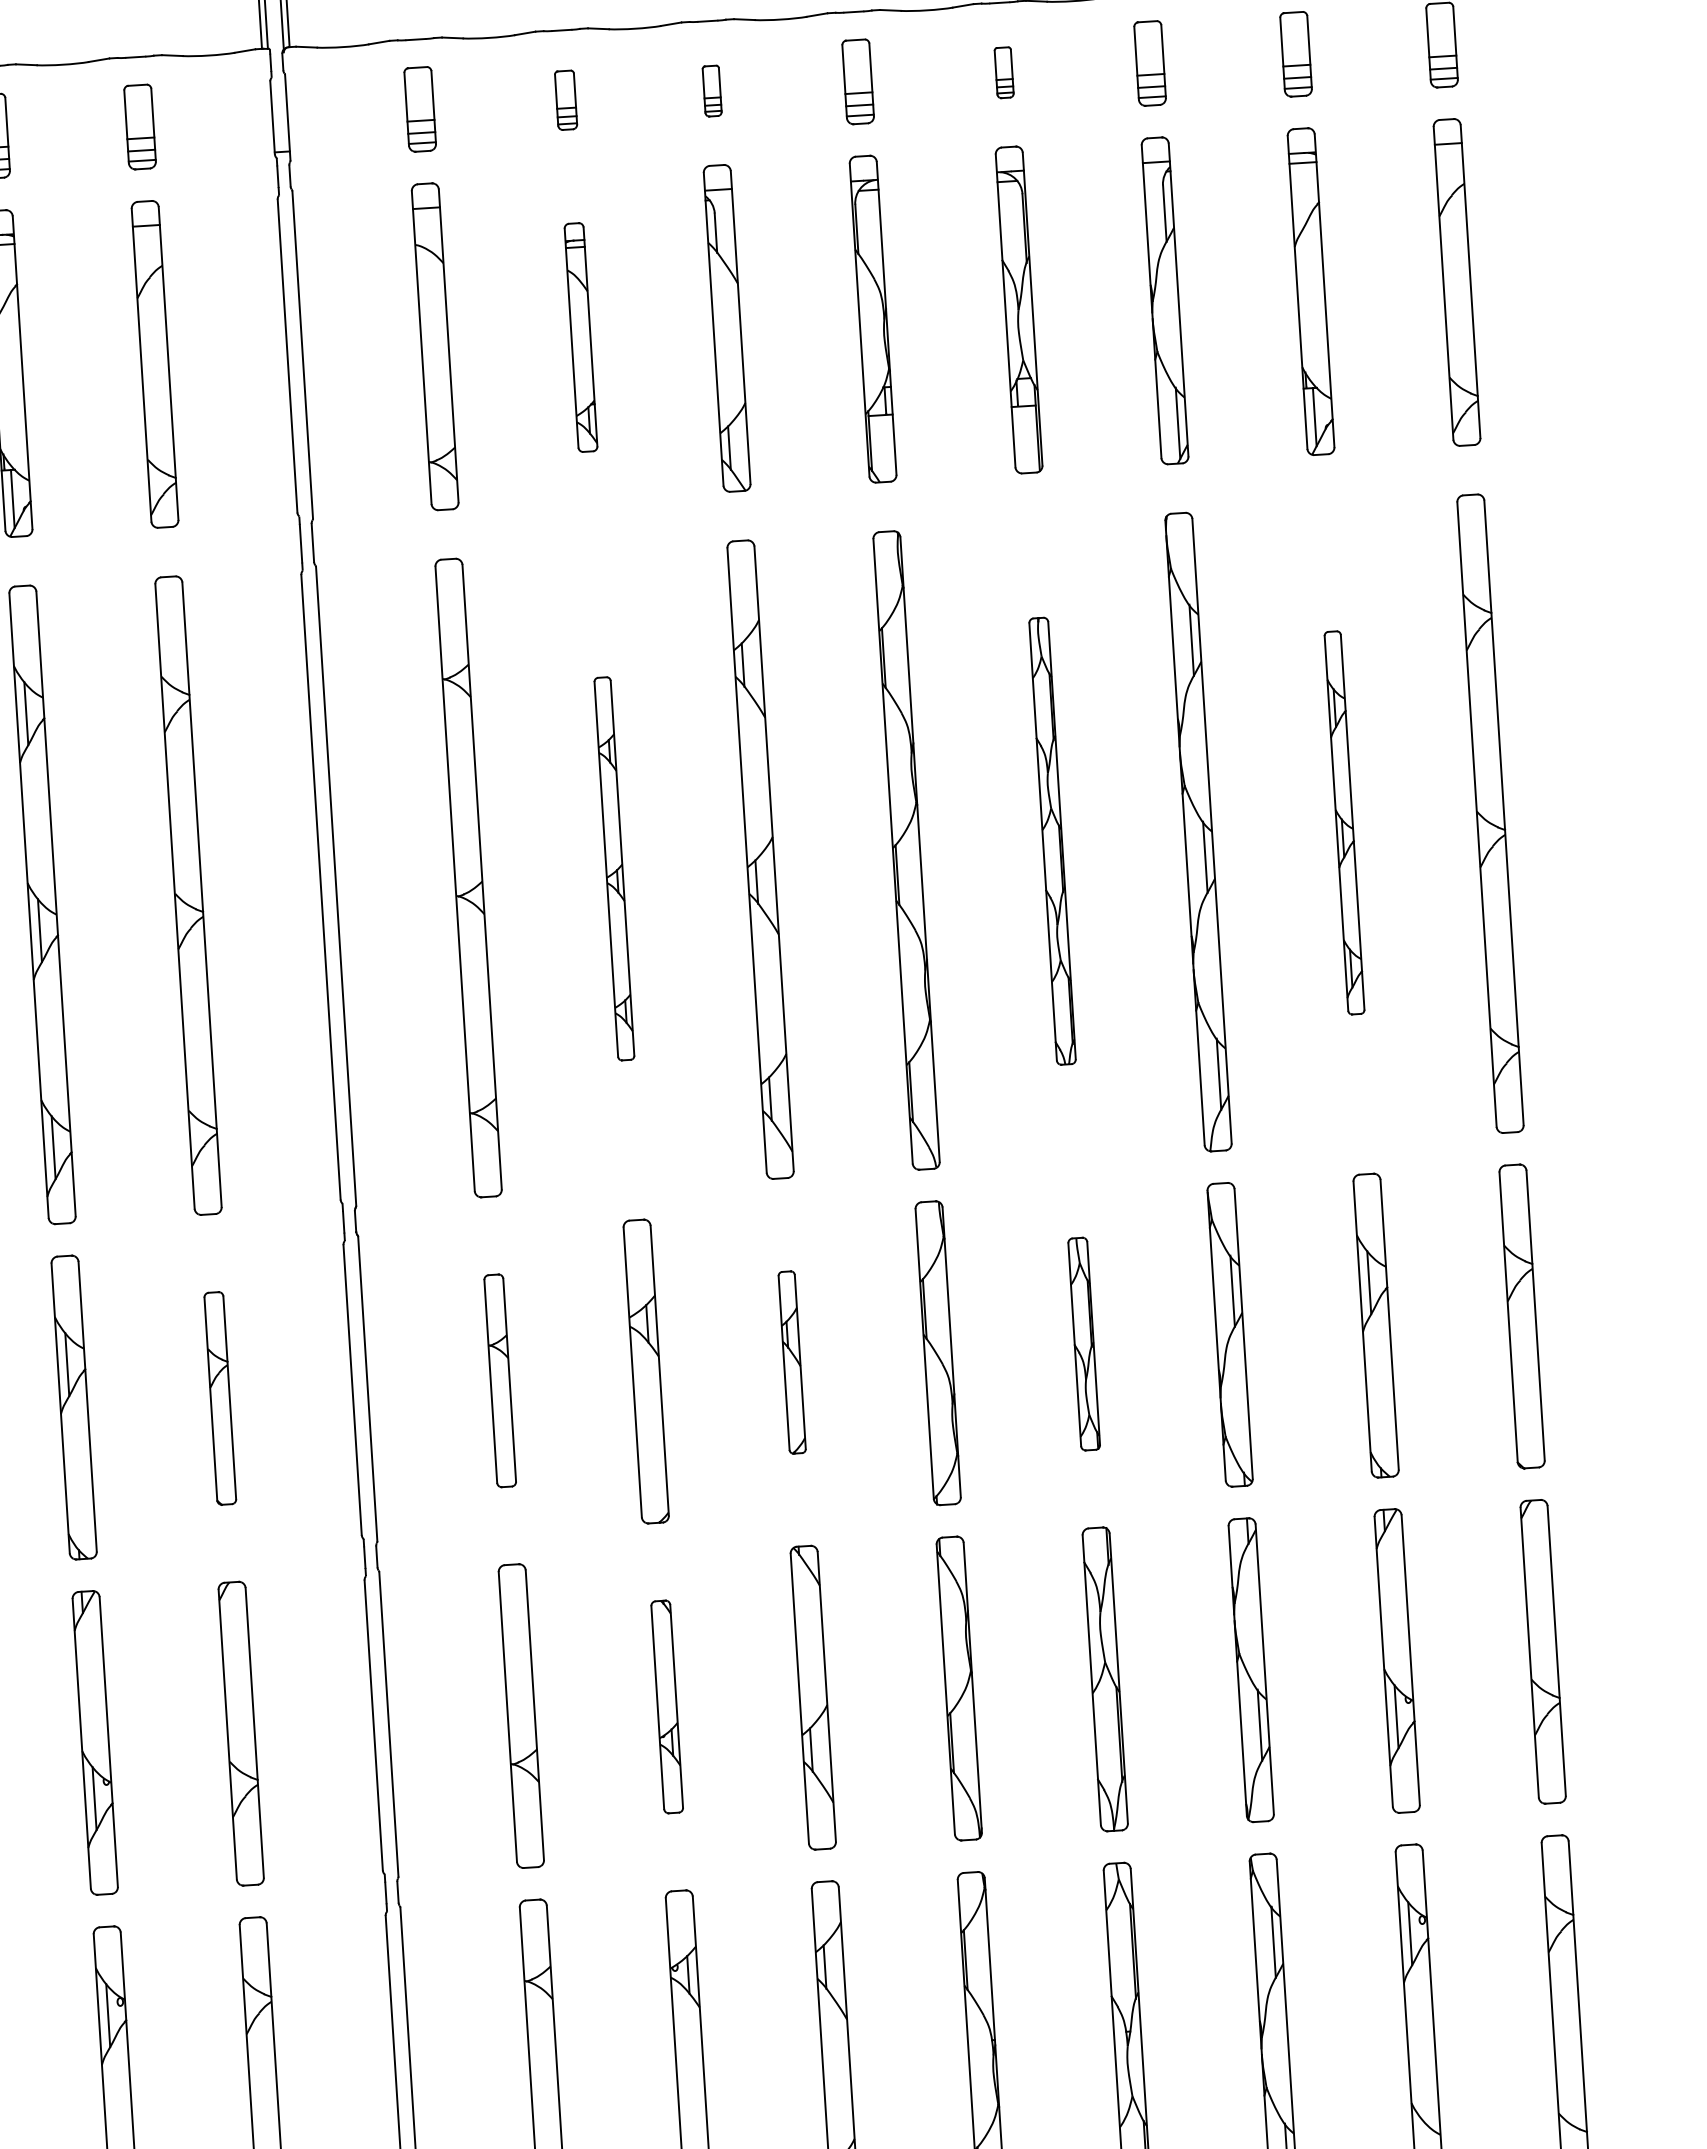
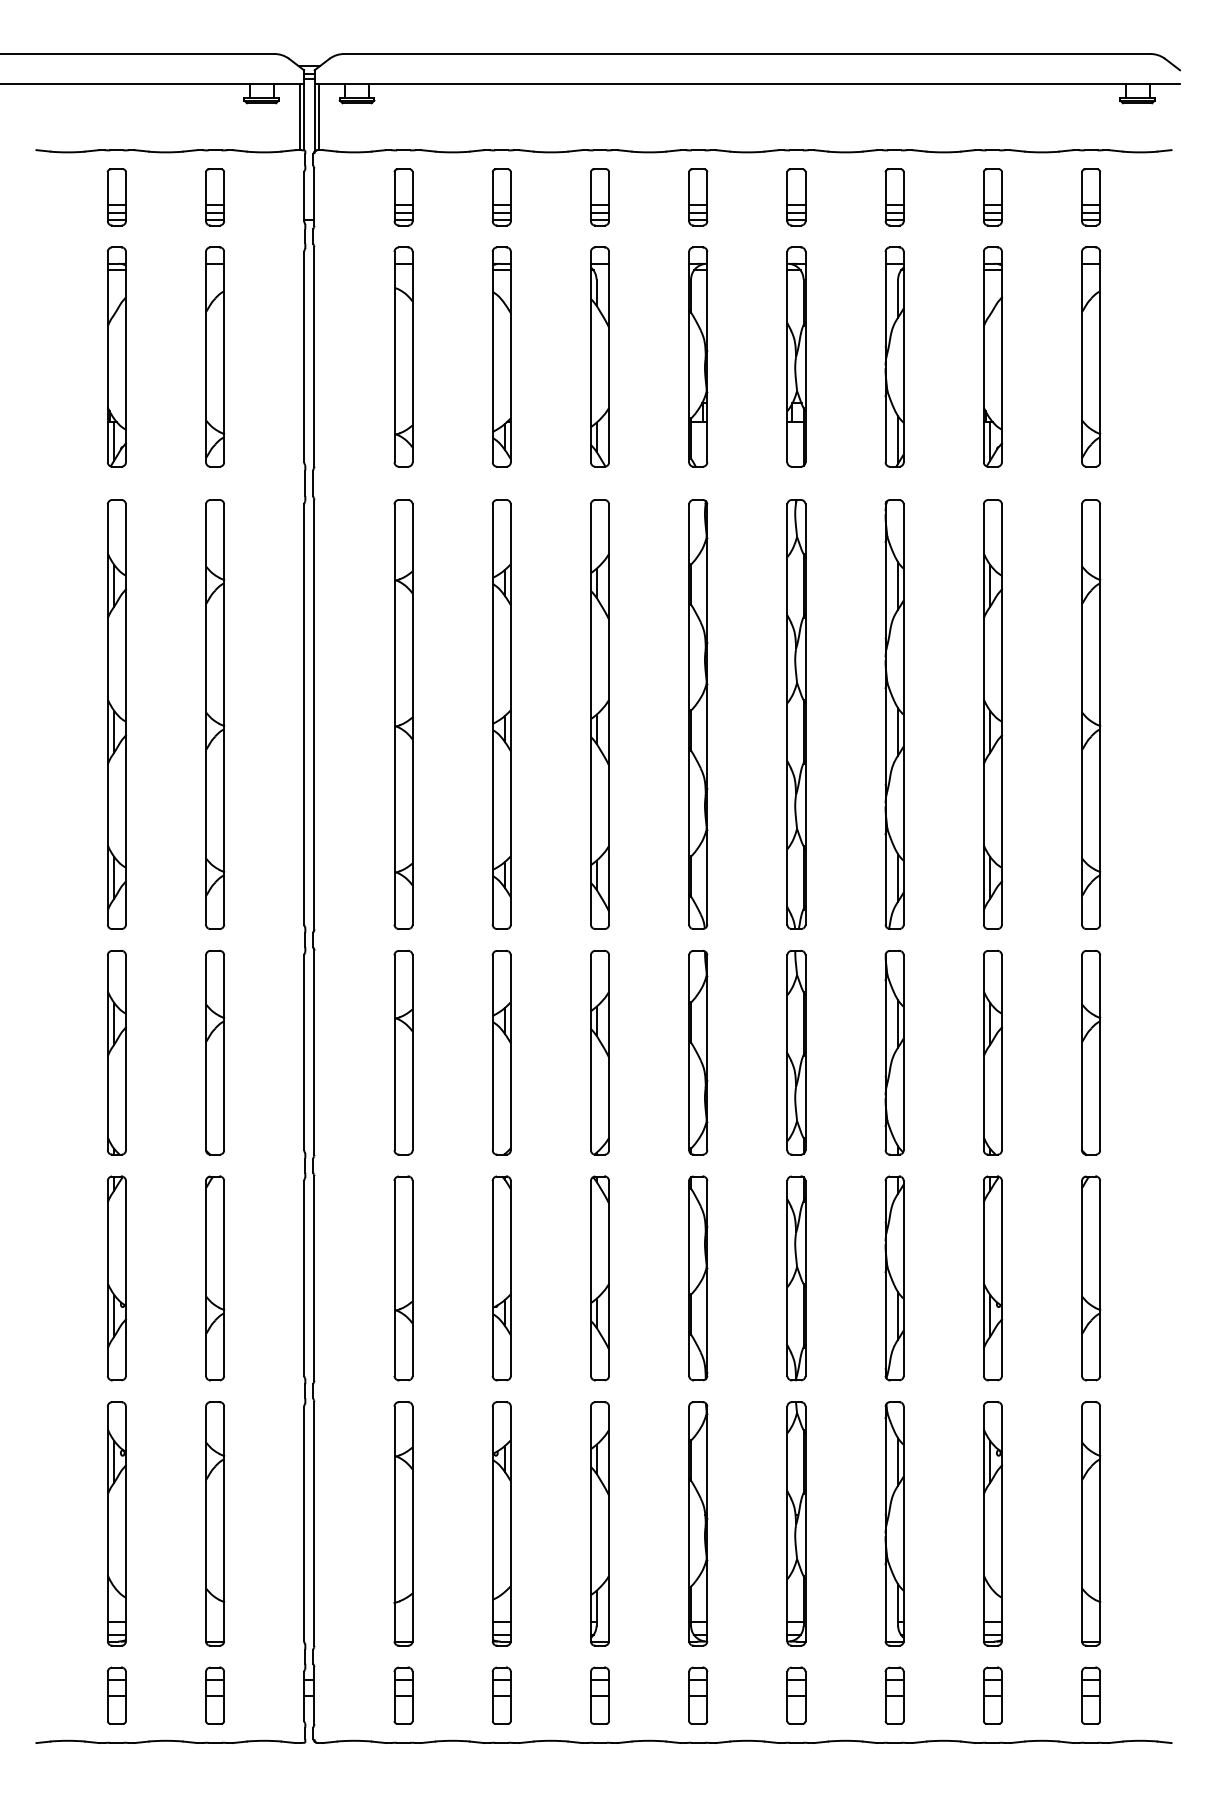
part: (1004, 72) -> (796, 197), size x1.67
part: (711, 91) -> (599, 197), size x1.67
part: (565, 100) -> (501, 197), size x1.43
part: (580, 336) -> (501, 356), size x1.43
part: (1343, 822) -> (992, 714), size x1.67
part: (1052, 841) -> (796, 714), size x1.43
part: (614, 868) -> (501, 714), size x1.67
part: (1084, 1343) -> (796, 1052), size x1.43
part: (791, 1362) -> (599, 1052), size x1.67
part: (500, 1380) -> (403, 1052), size x1.43
part: (220, 1397) -> (215, 1052), size x1.43
part: (666, 1707) -> (501, 1278), size x1.43

